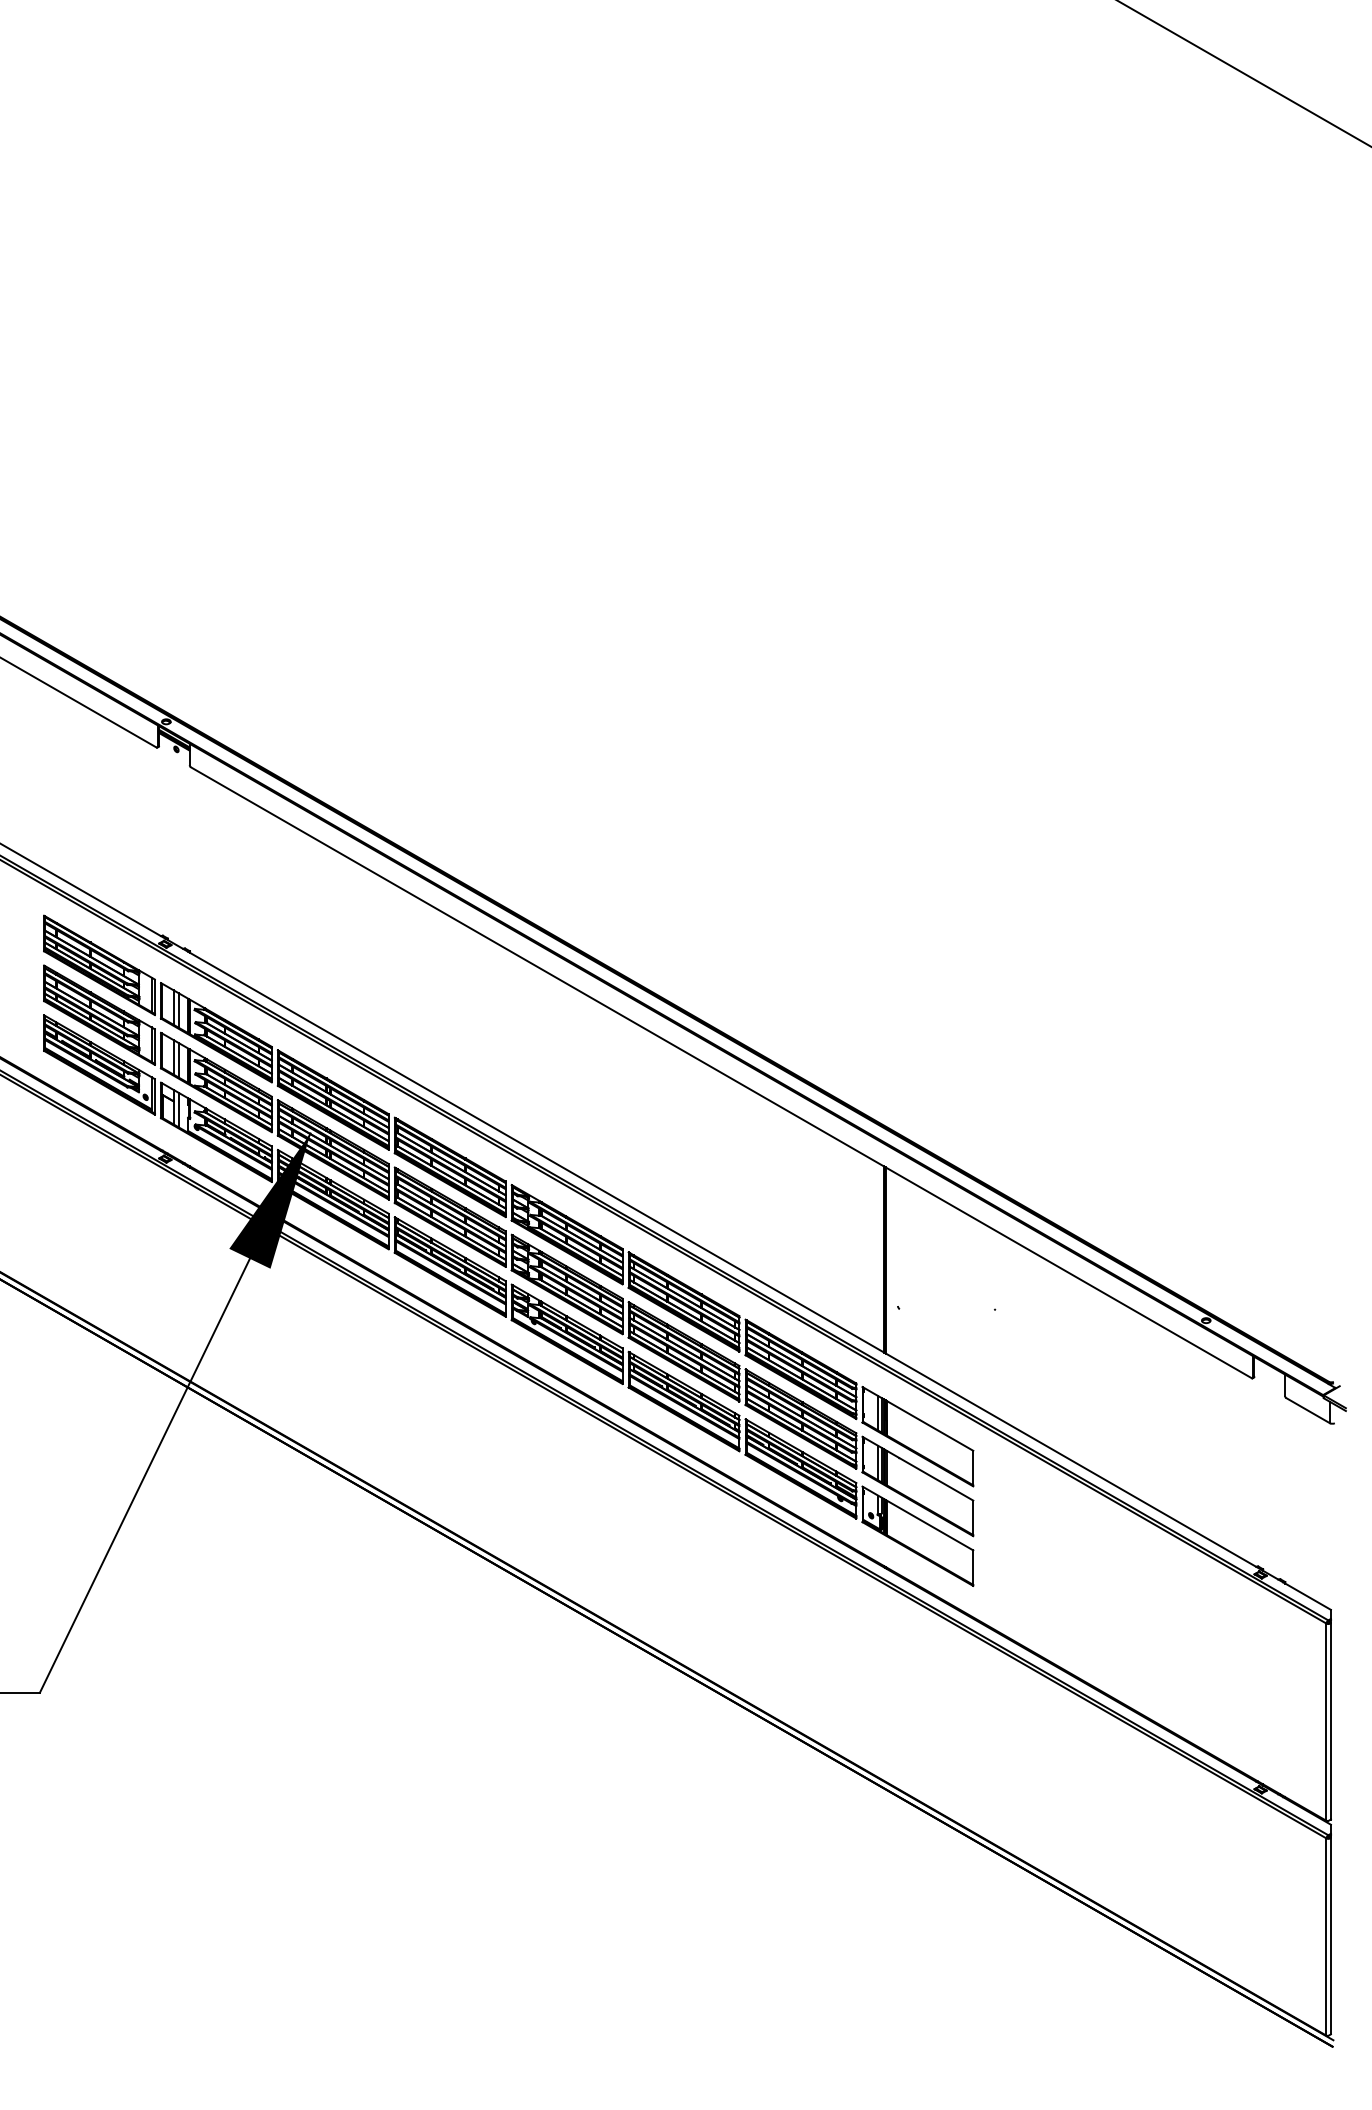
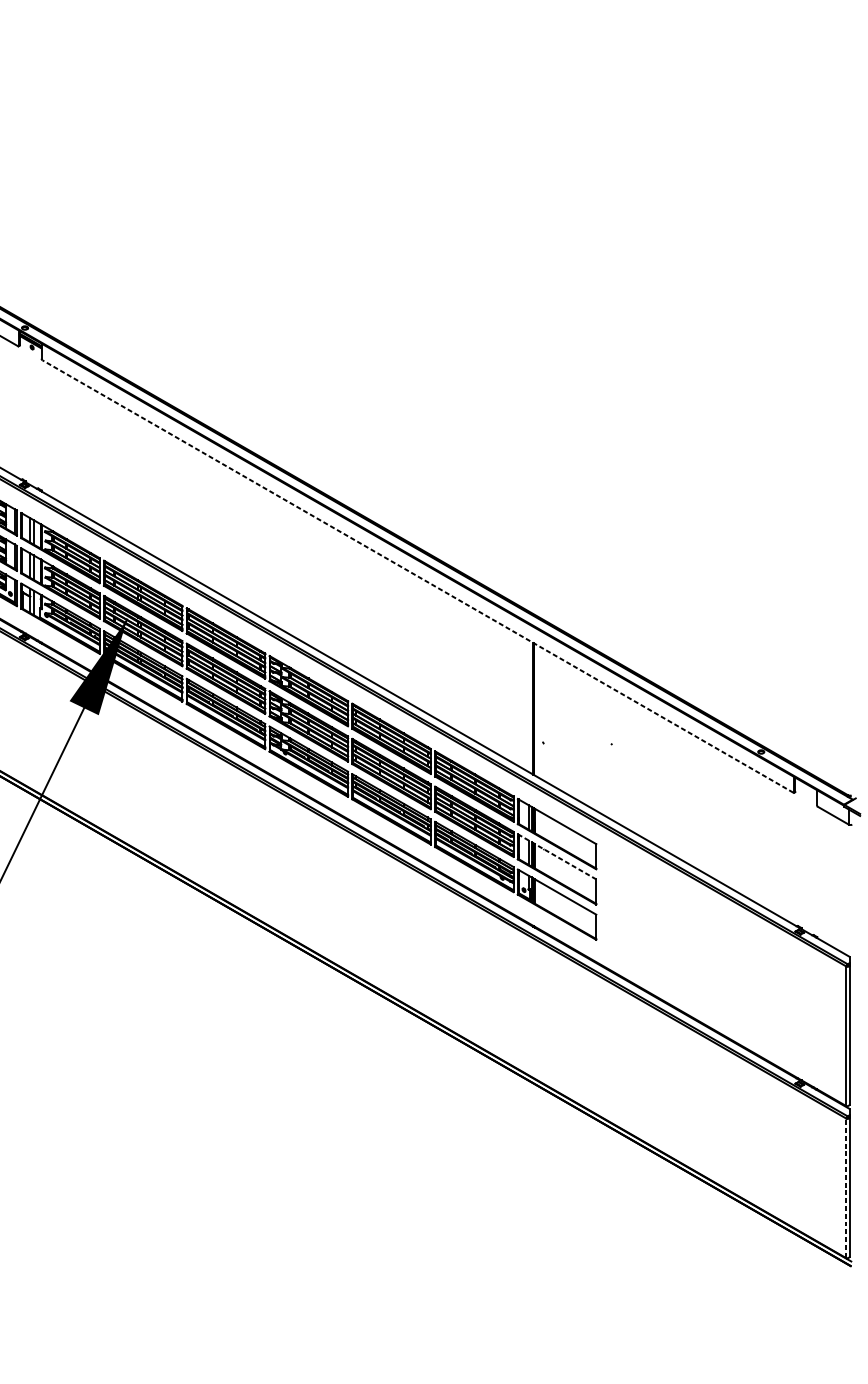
line: (720, 1072) -> (417, 576), solid -> dashed
line: (917, 1468) -> (556, 856), solid -> dashed
line: (1326, 1936) -> (846, 1188), solid -> dashed

